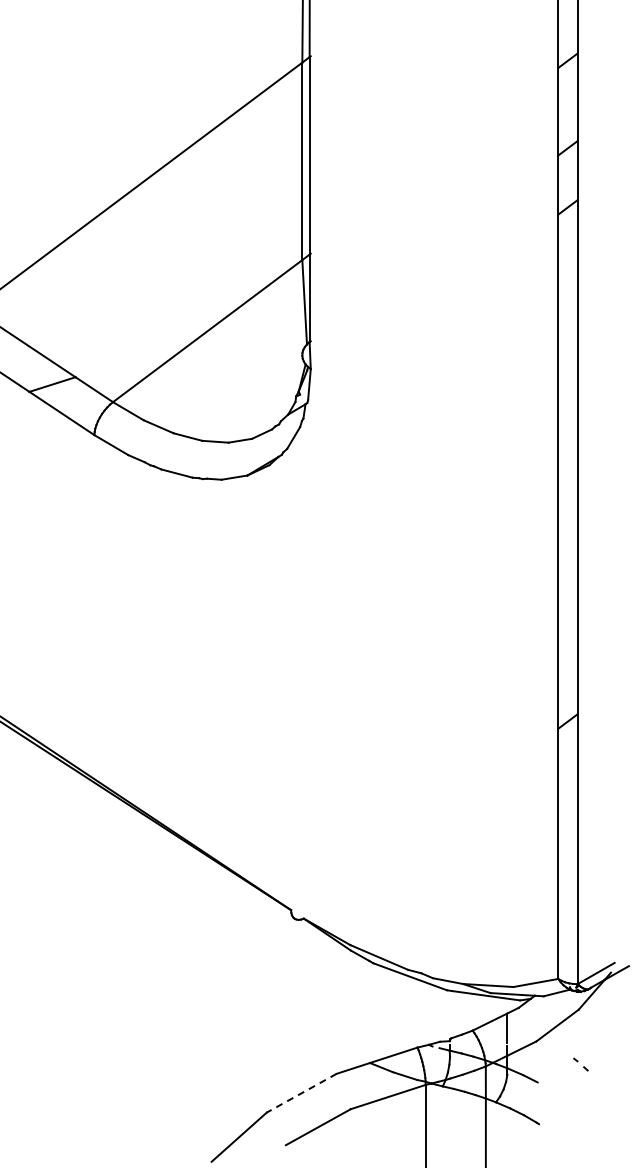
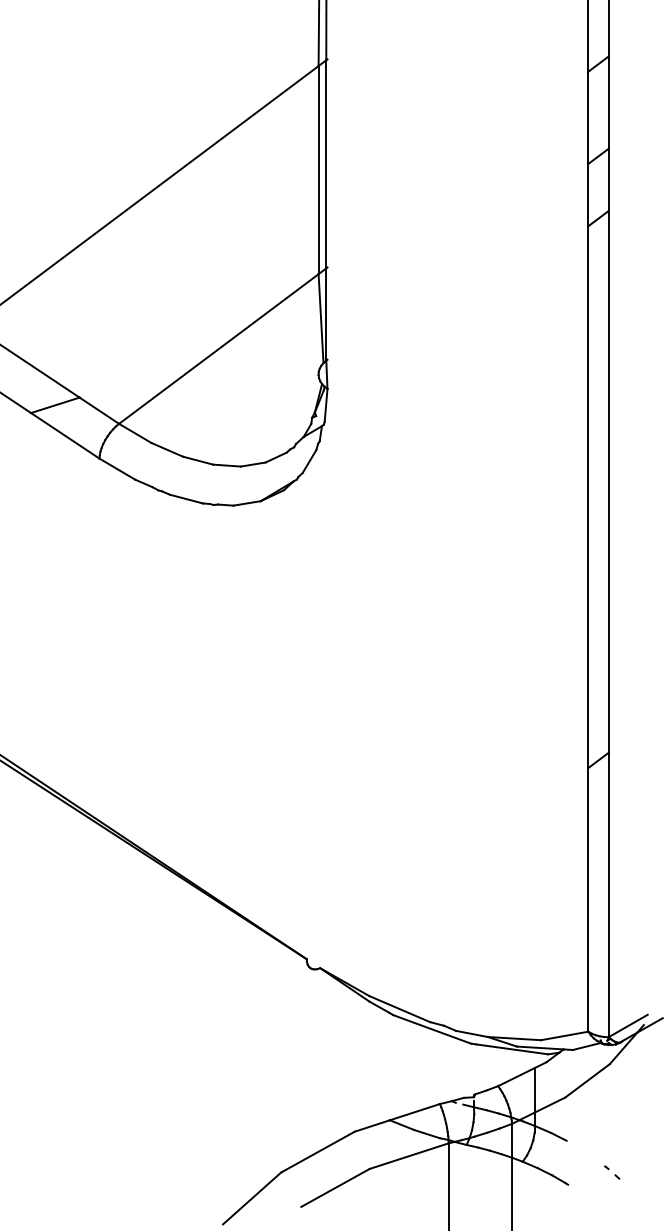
part: (580, 1064) -> (611, 1172), moved
line: (301, 1093) -> (317, 1152), dashed -> solid

